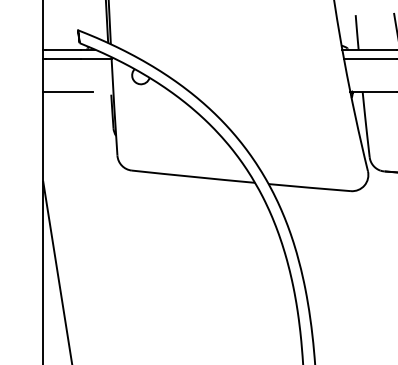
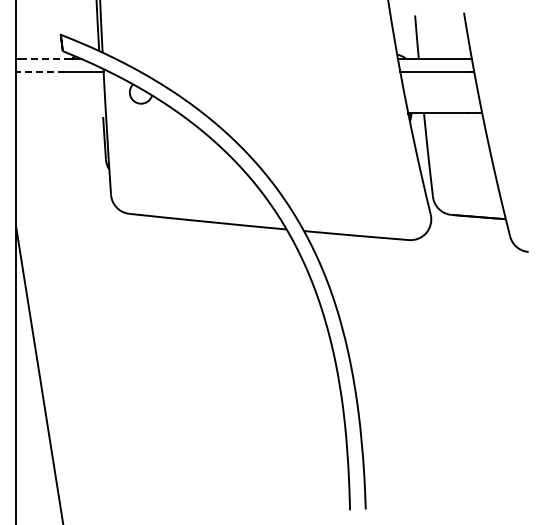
line: (63, 49) -> (42, 59), solid -> dashed
line: (62, 59) -> (41, 71), solid -> dashed
line: (67, 91) -> (47, 113), removed

